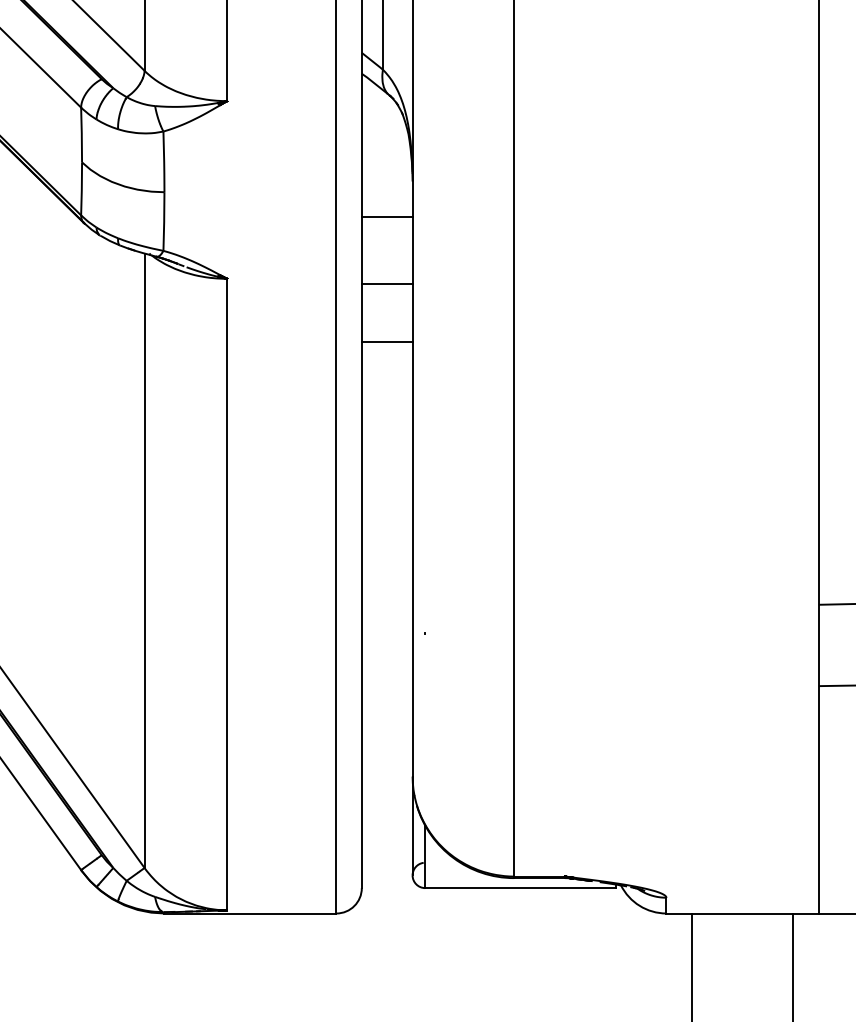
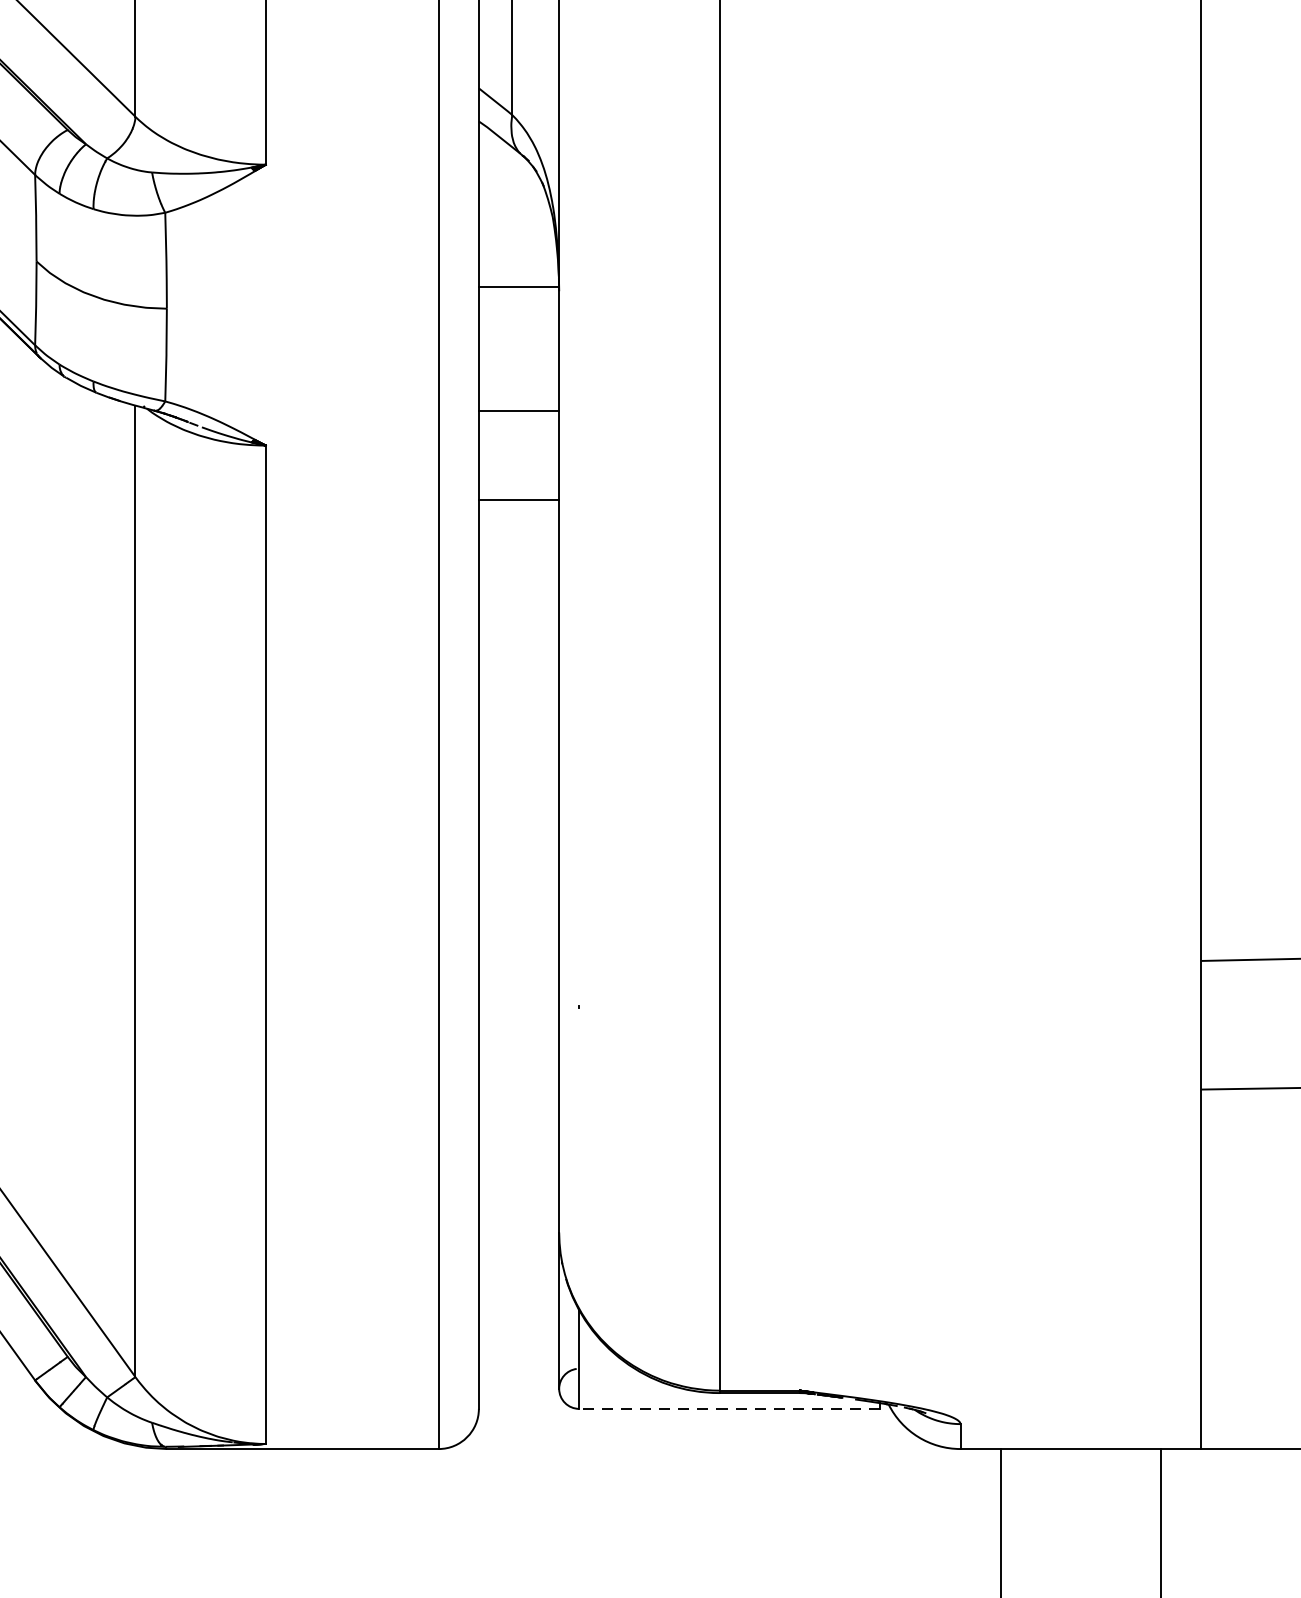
line: (386, 217) -> (517, 286), moved
line: (386, 283) -> (517, 410), moved
line: (386, 341) -> (517, 498), moved
line: (520, 888) -> (729, 1409), solid -> dashed

